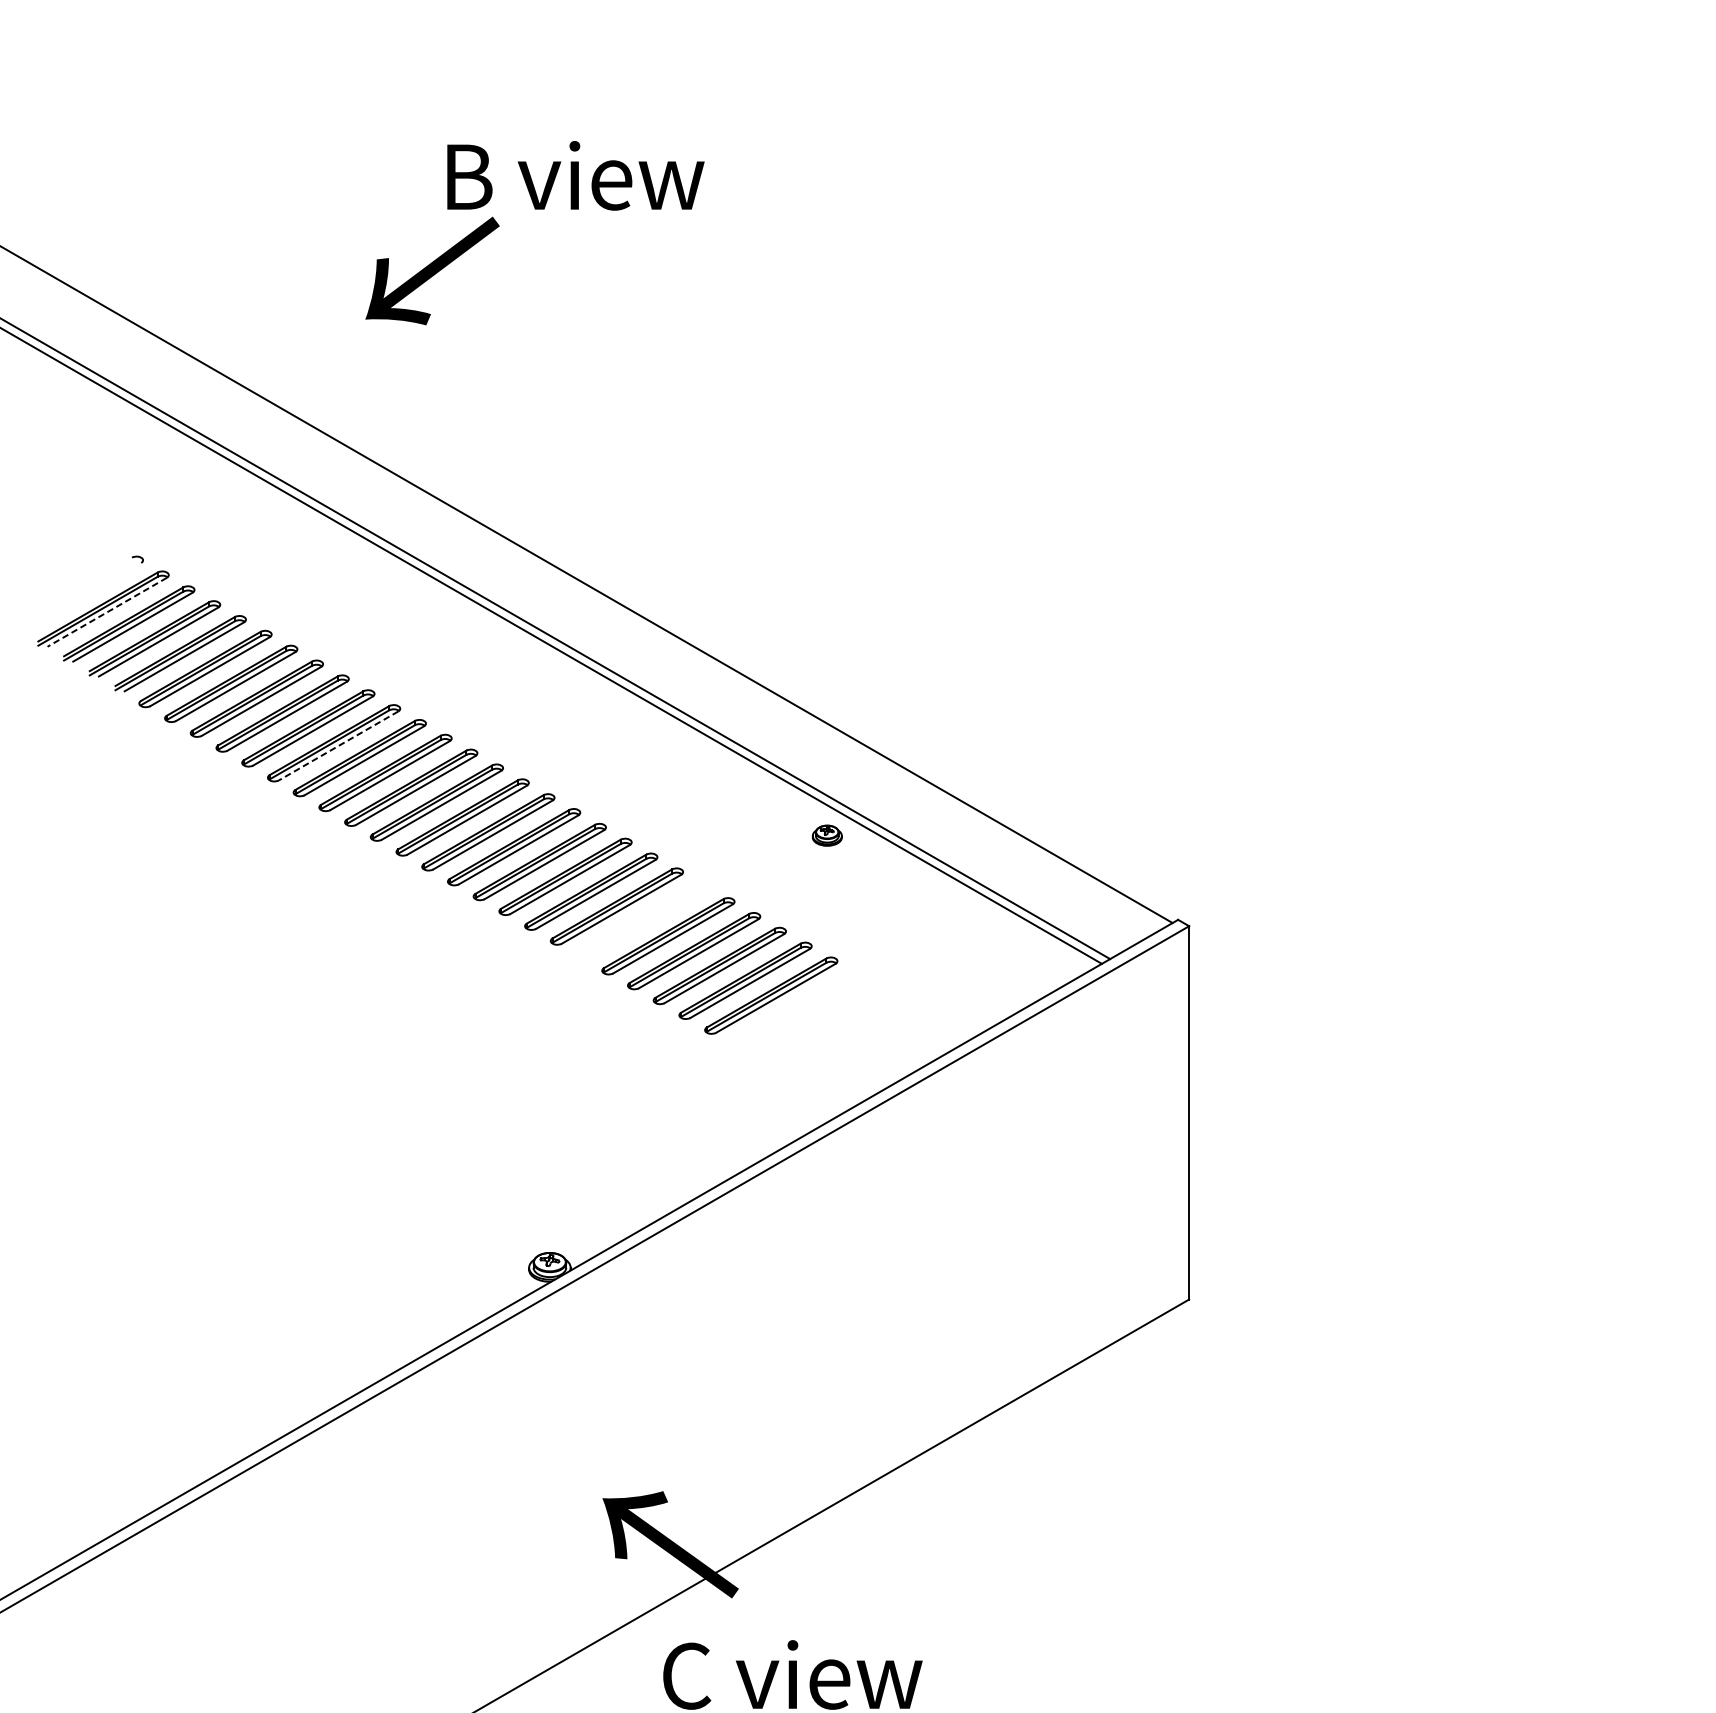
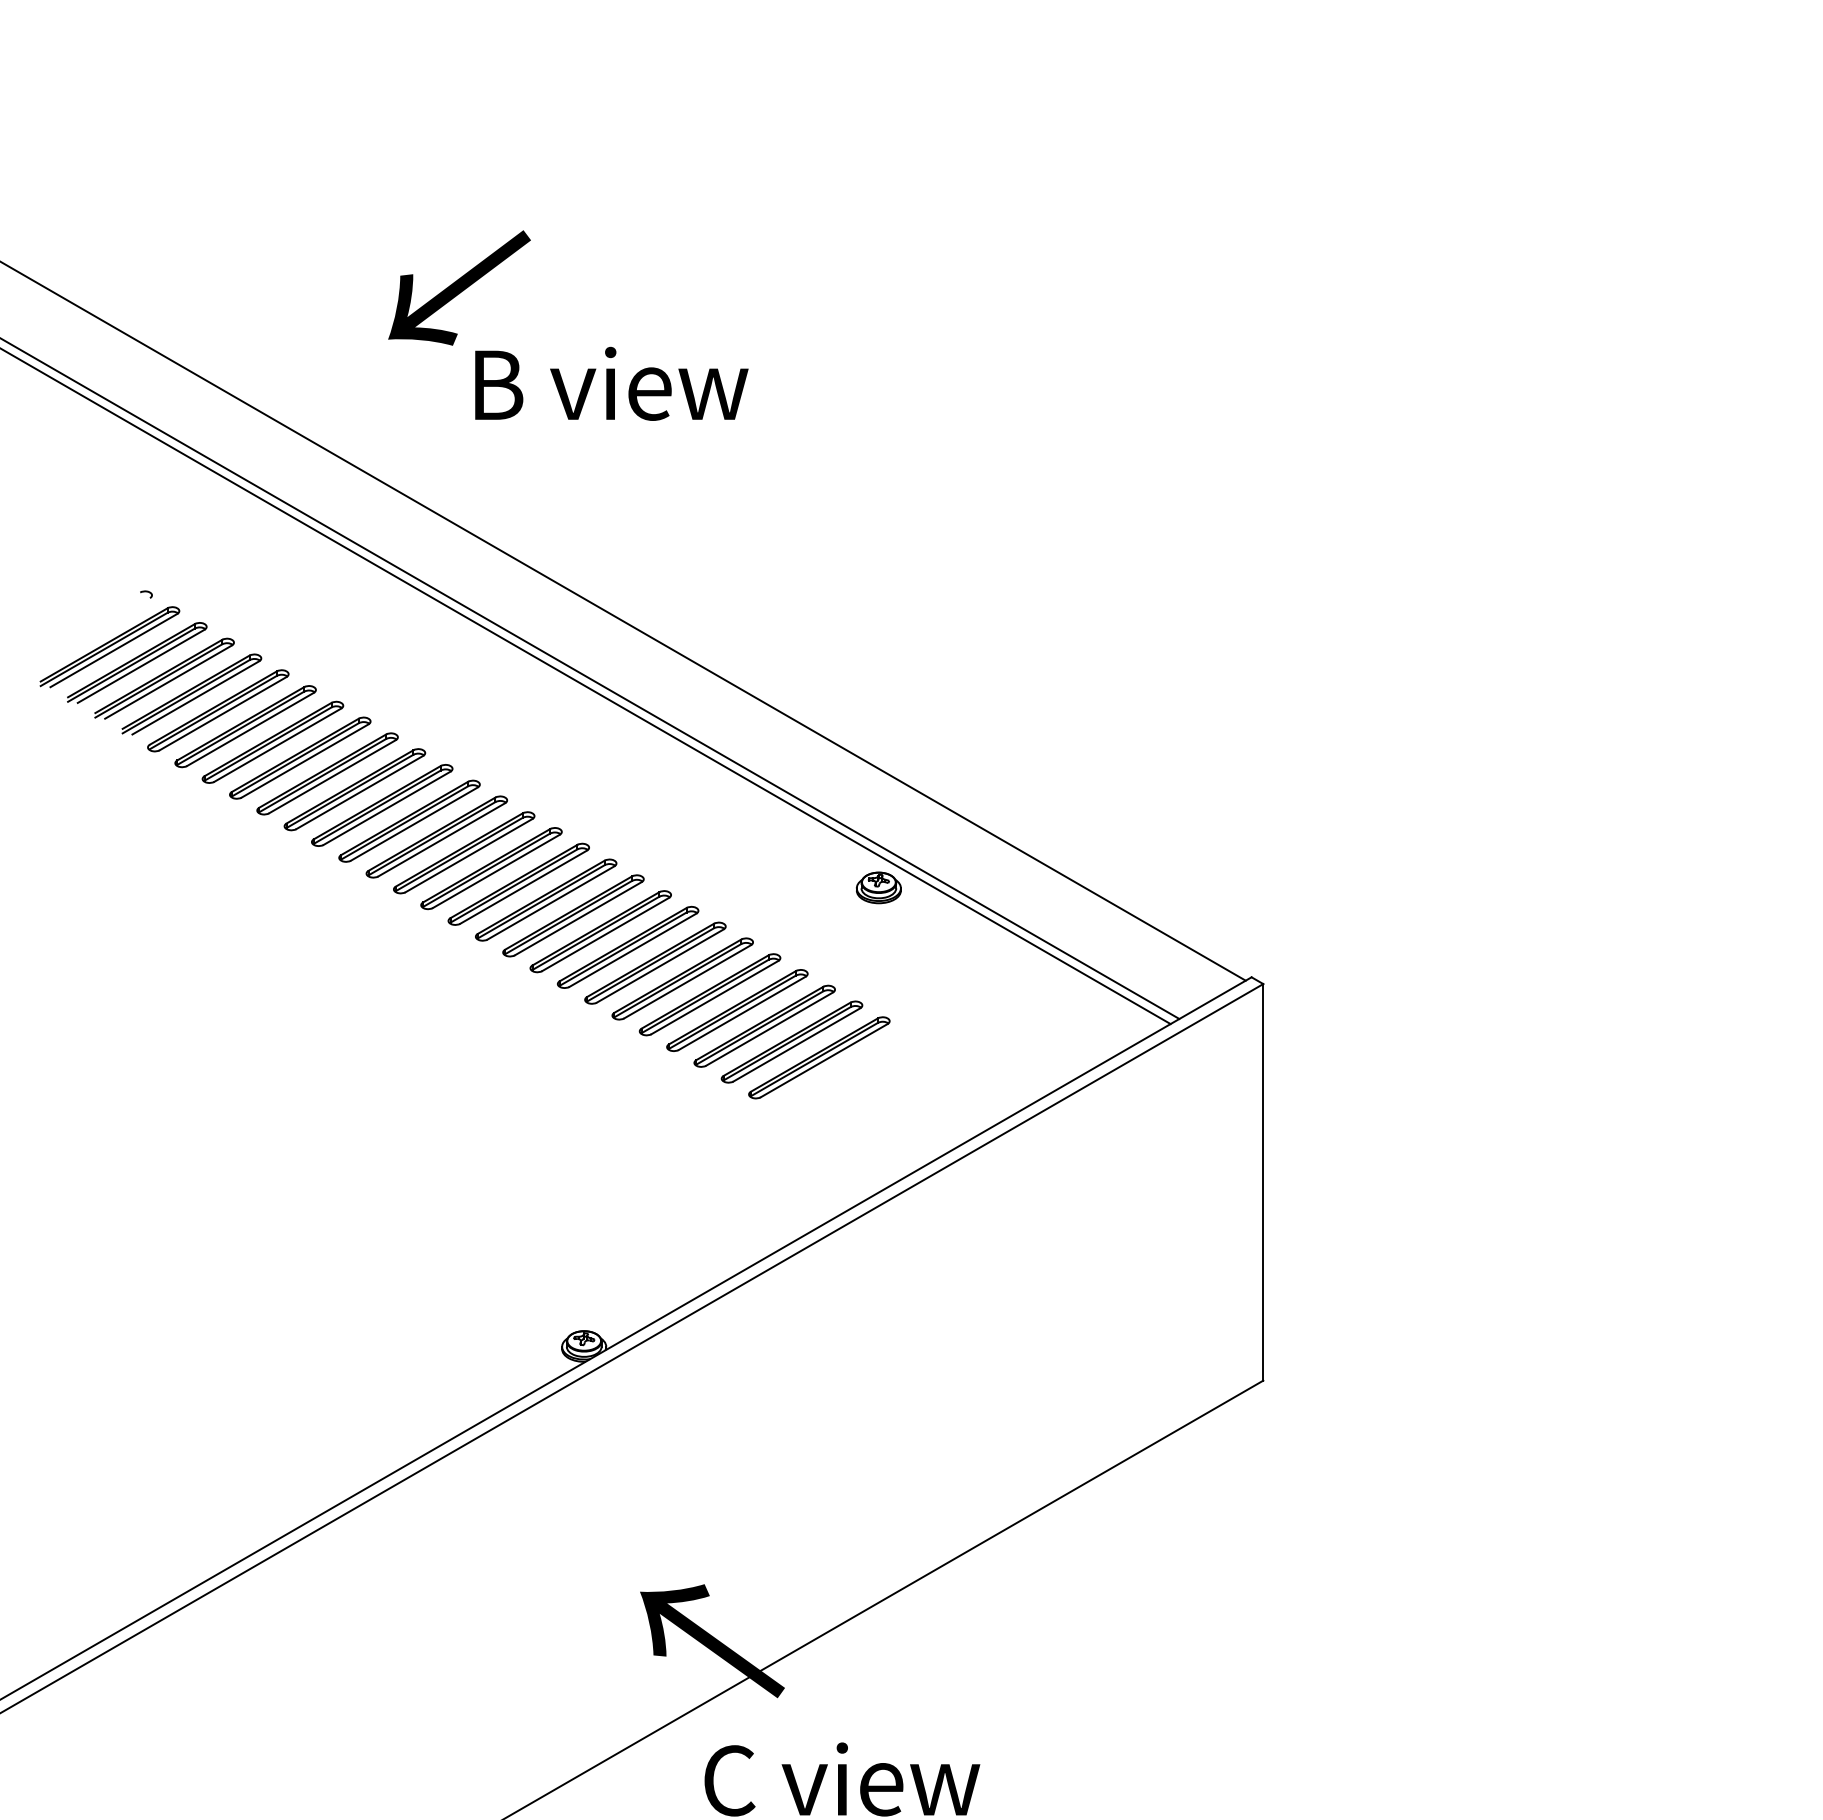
text: (575, 175) -> (611, 383), moved
line: (106, 612) -> (113, 650), dashed -> solid
line: (338, 745) -> (359, 792), dashed -> solid
part: (826, 835) -> (878, 887), size x1.43
part: (642, 920) -> (682, 978), added

